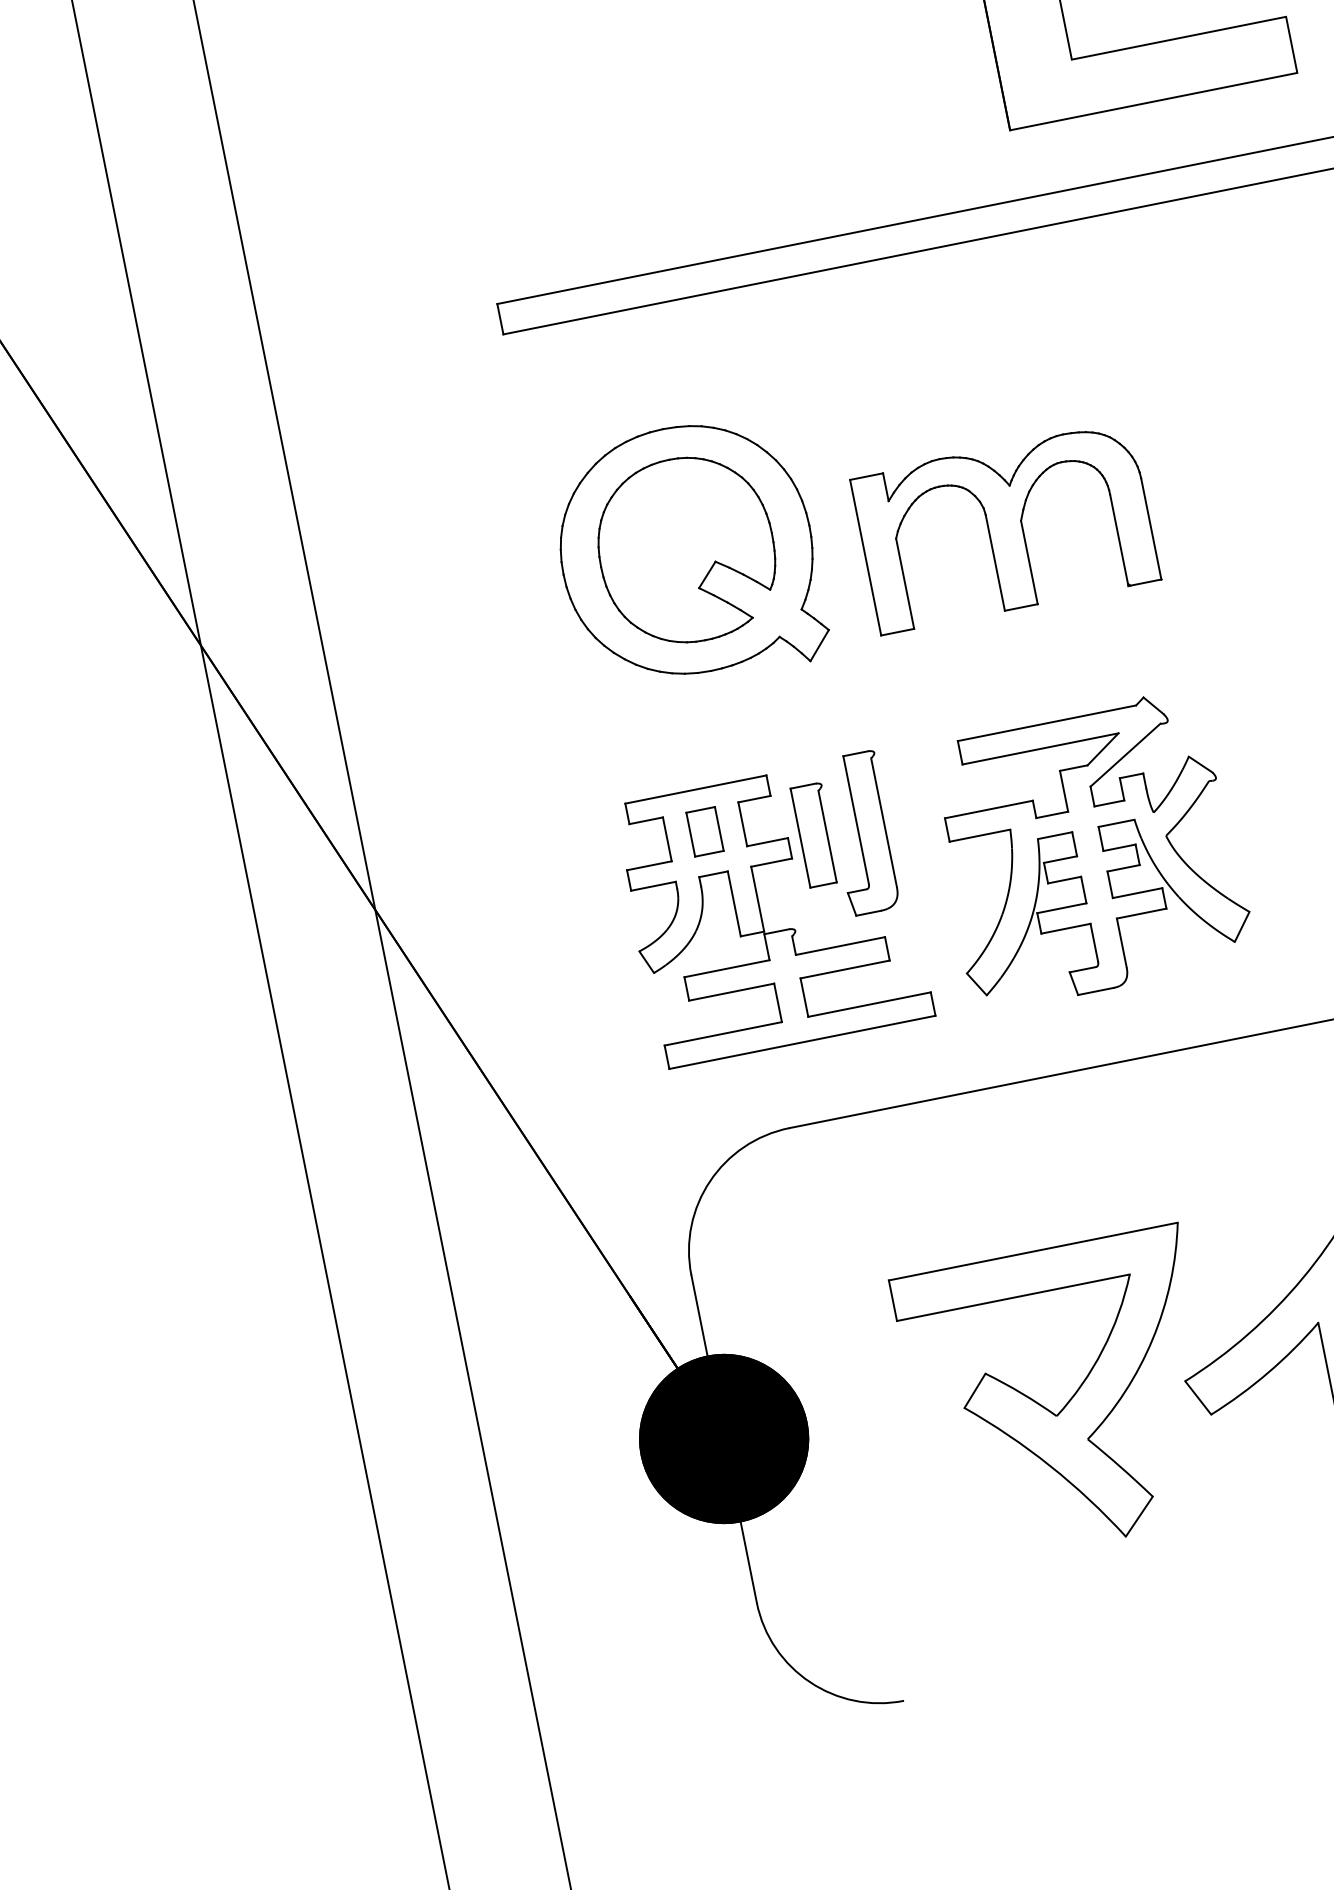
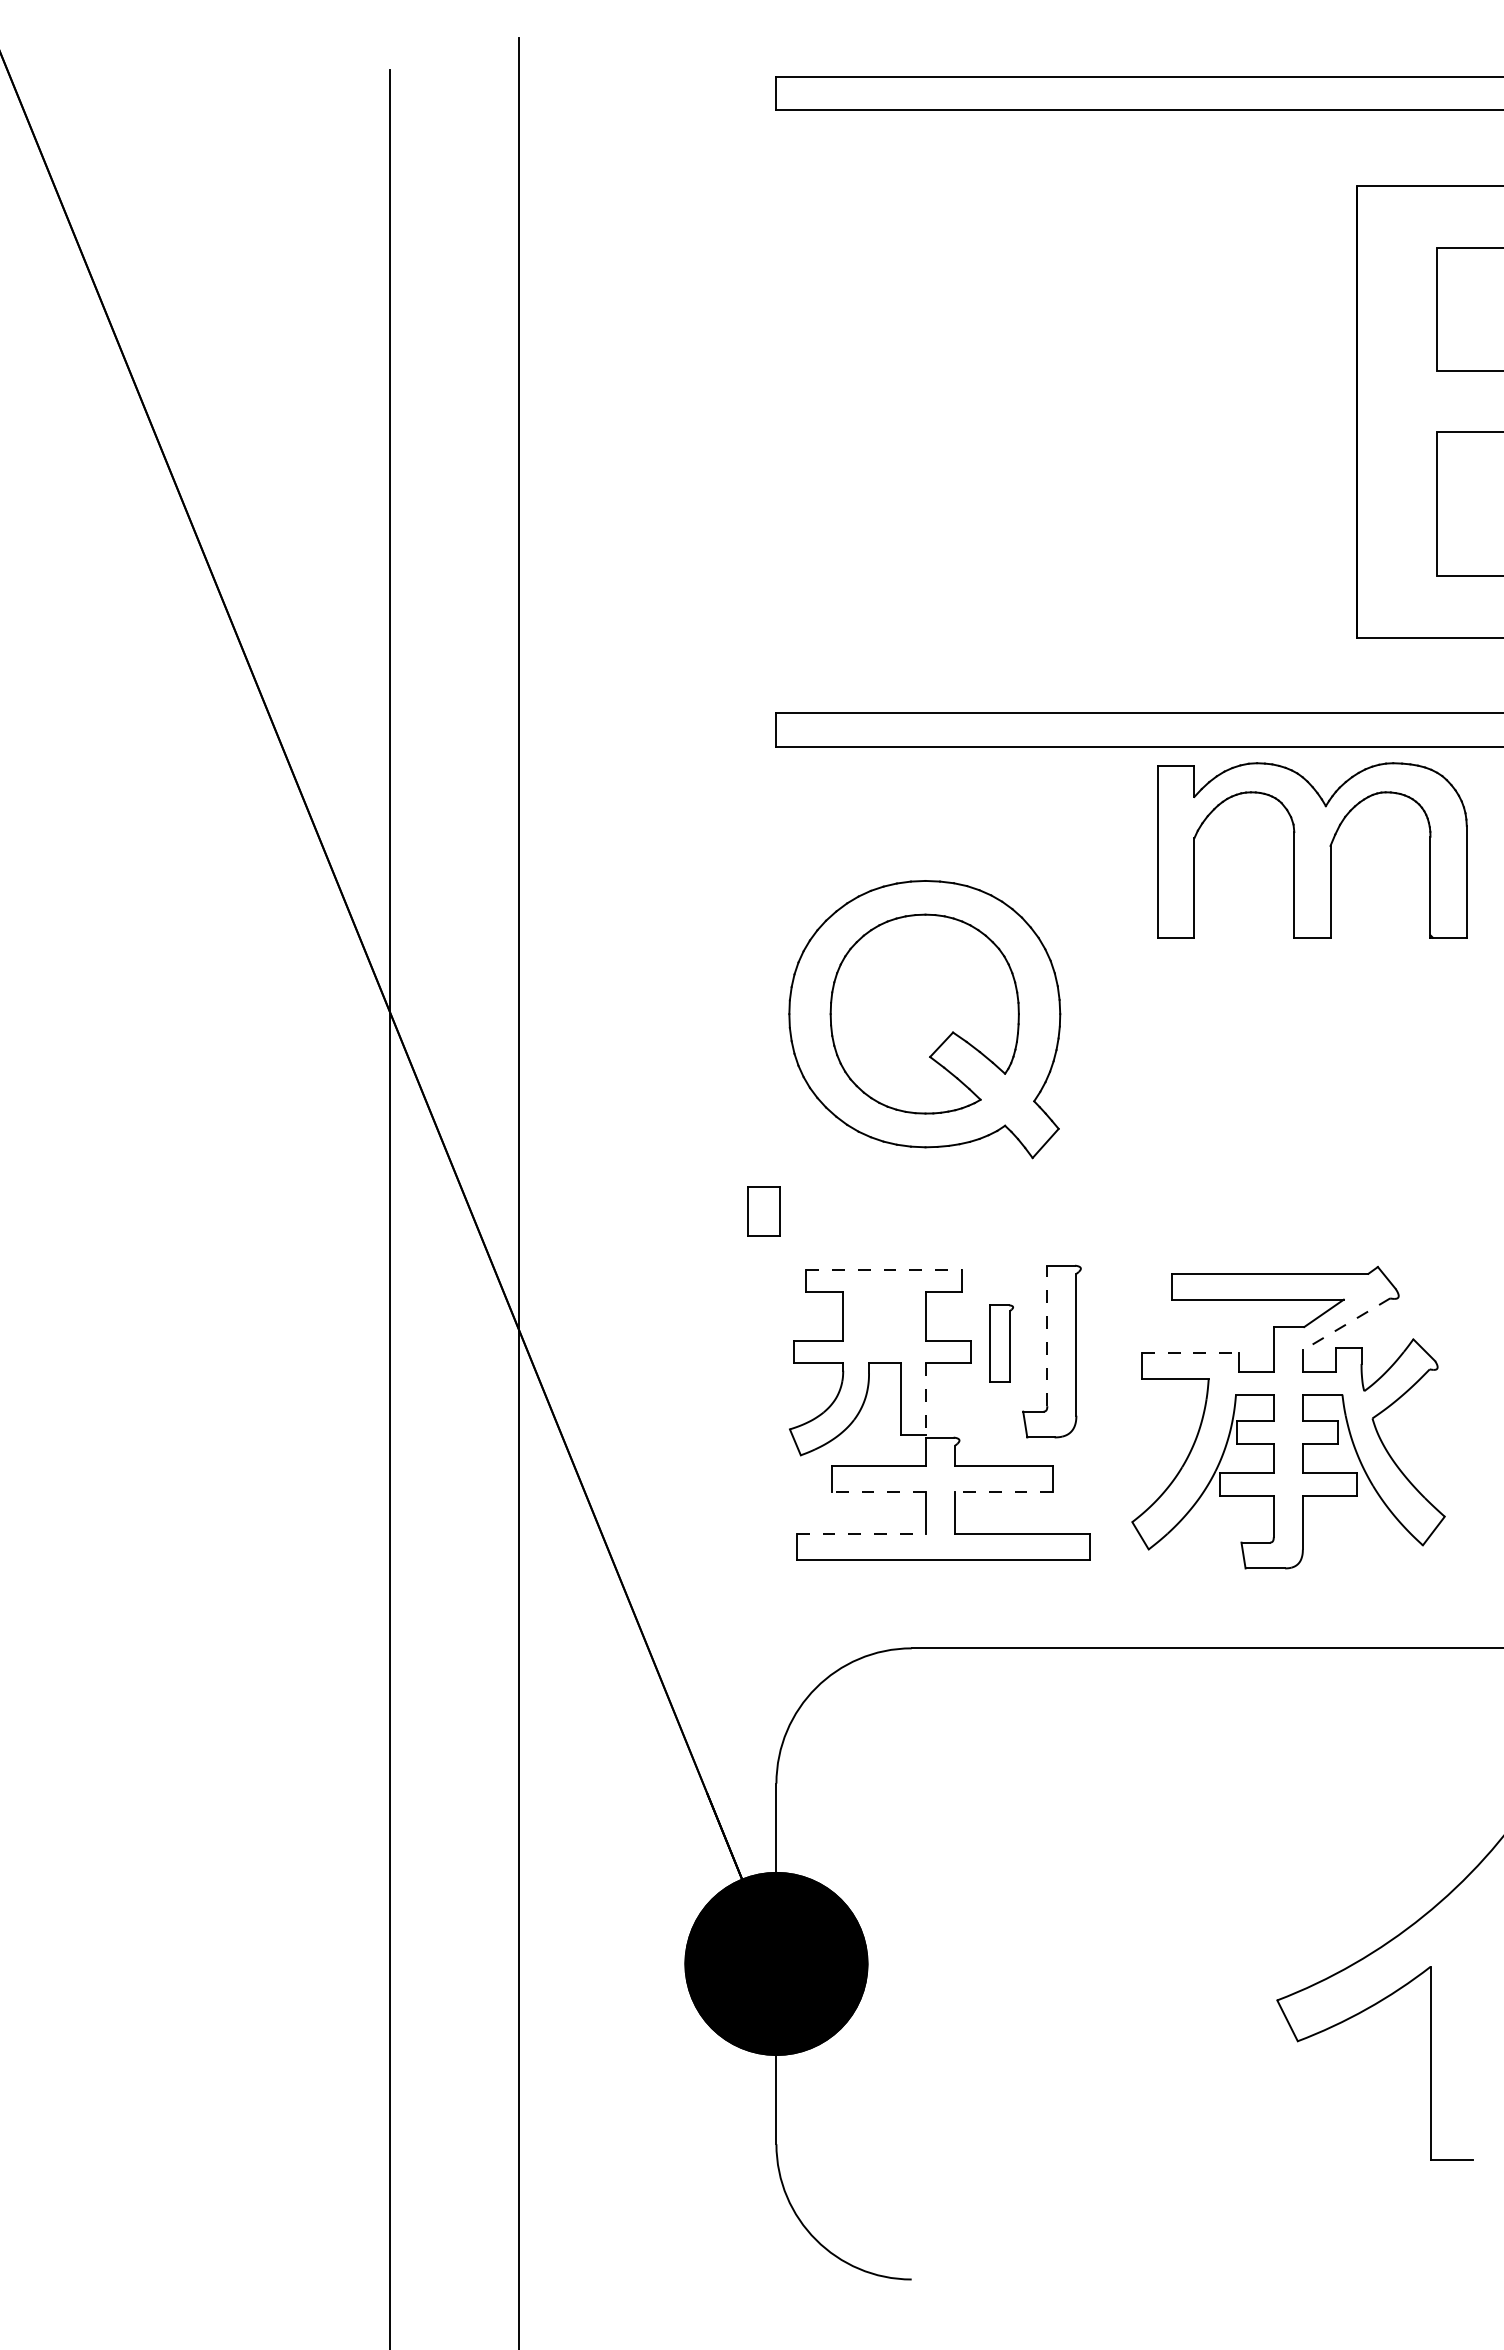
part: (1005, 528) -> (1312, 850), moved
line: (1125, 755) -> (1346, 1324), solid -> dashed
line: (696, 789) -> (884, 1269), solid -> dashed
line: (988, 809) -> (1190, 1352), solid -> dashed
line: (856, 819) -> (1047, 1335), solid -> dashed
part: (704, 831) -> (763, 1211), moved
part: (815, 835) -> (1001, 1343), size x0.7
line: (757, 899) -> (926, 1399), solid -> dashed
line: (844, 970) -> (1003, 1492), solid -> dashed
line: (732, 992) -> (879, 1492), solid -> dashed
line: (723, 1033) -> (861, 1534), solid -> dashed
part: (1068, 1400) -> (1149, 1996), removed

